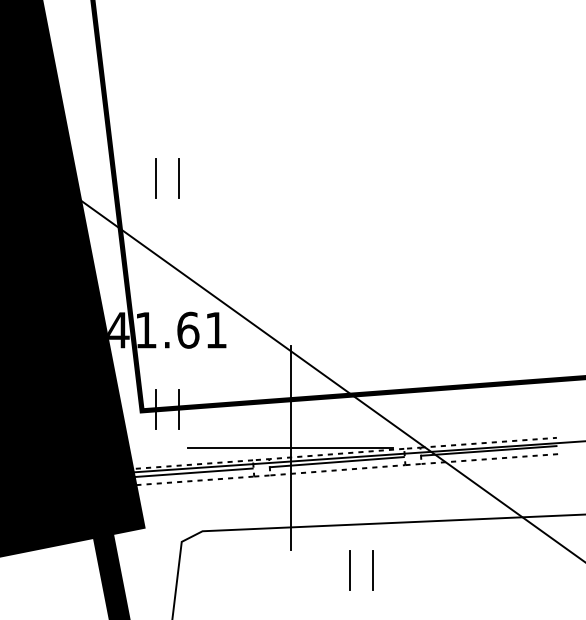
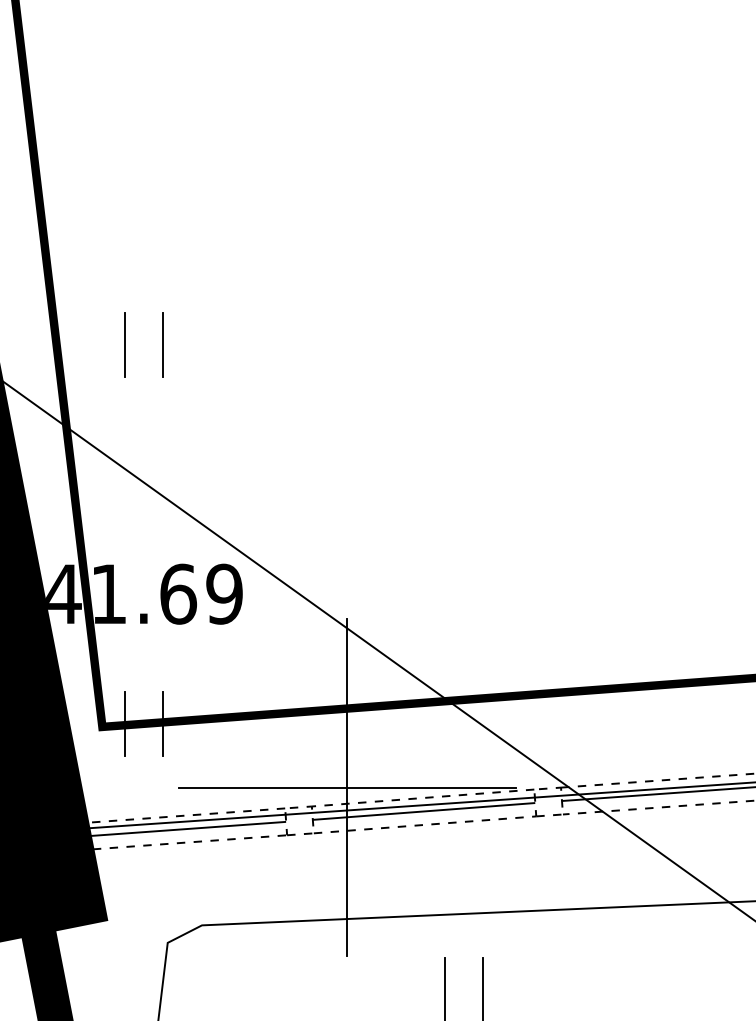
text: (216, 329) -> (224, 592), 41.61 -> 41.69

